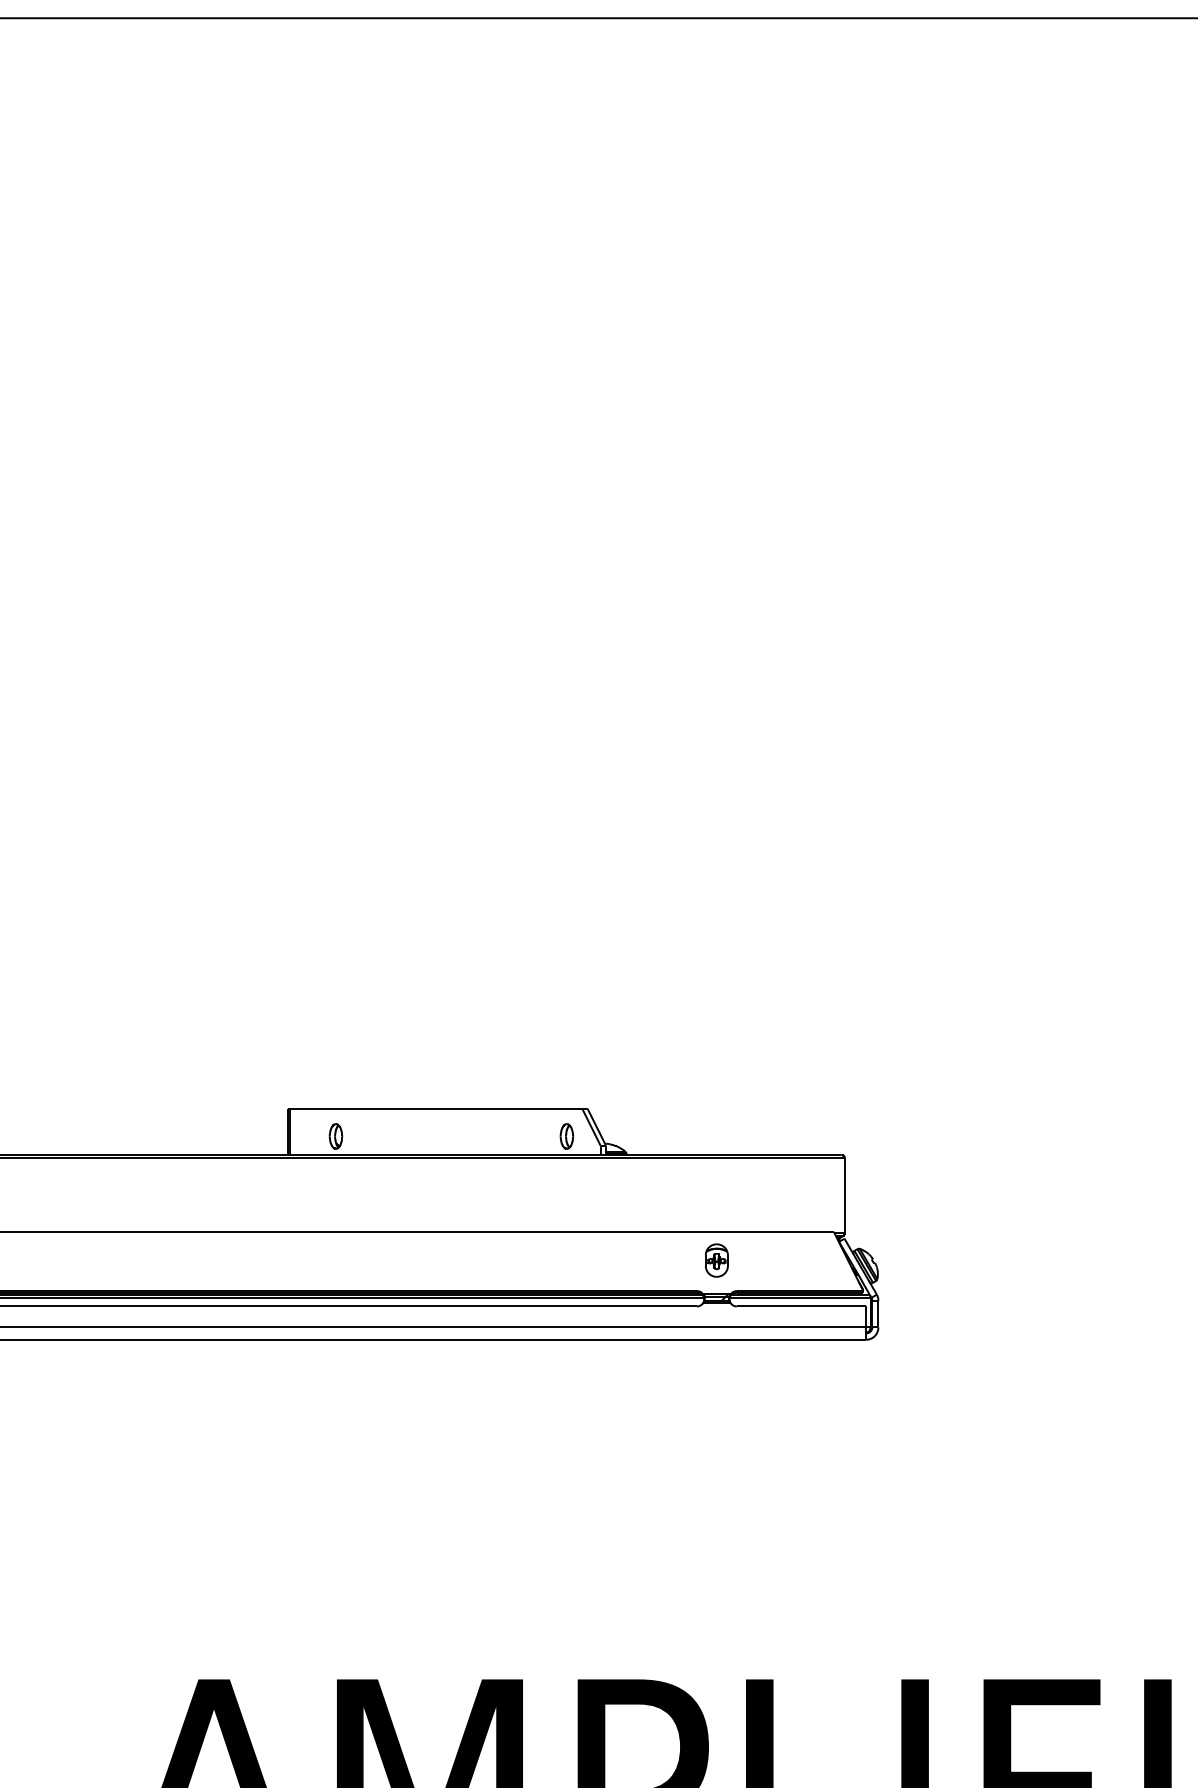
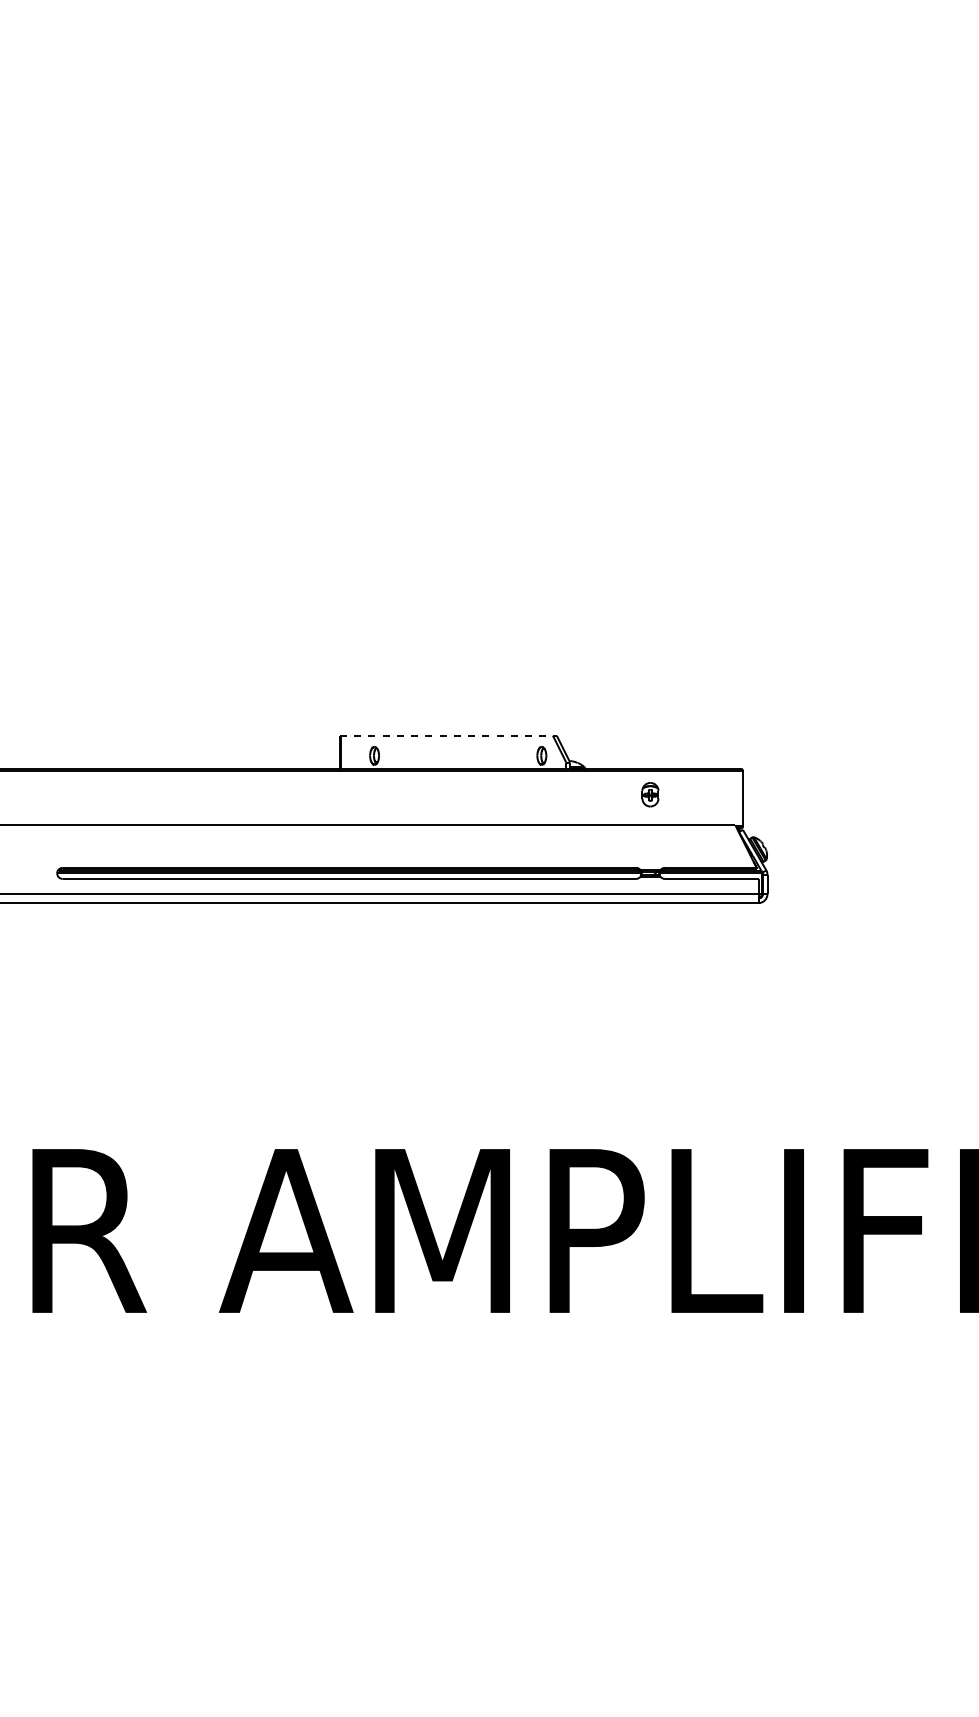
line: (436, 1108) -> (447, 735), solid -> dashed
part: (716, 1260) -> (650, 794), moved

